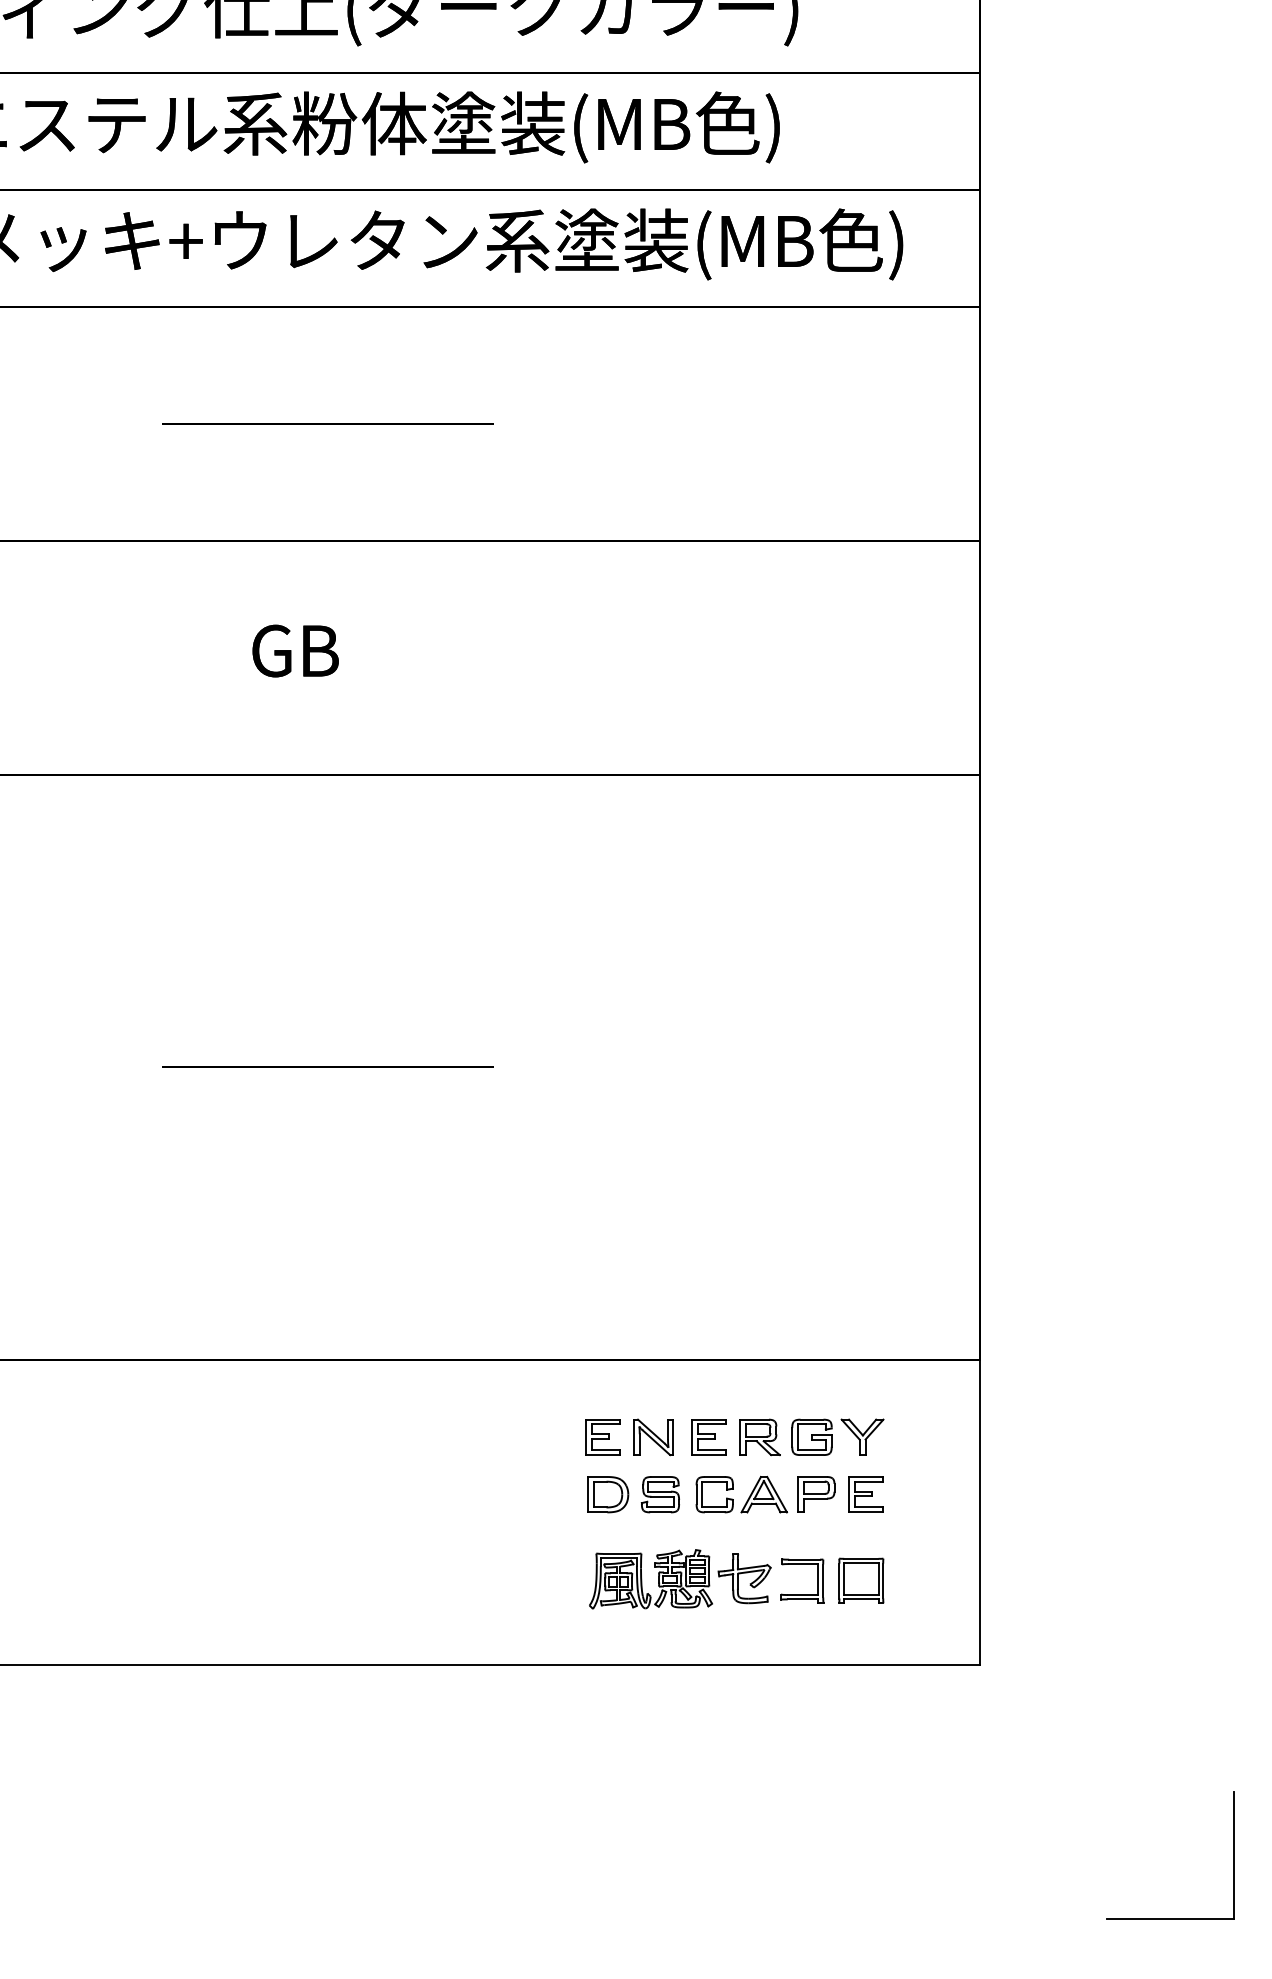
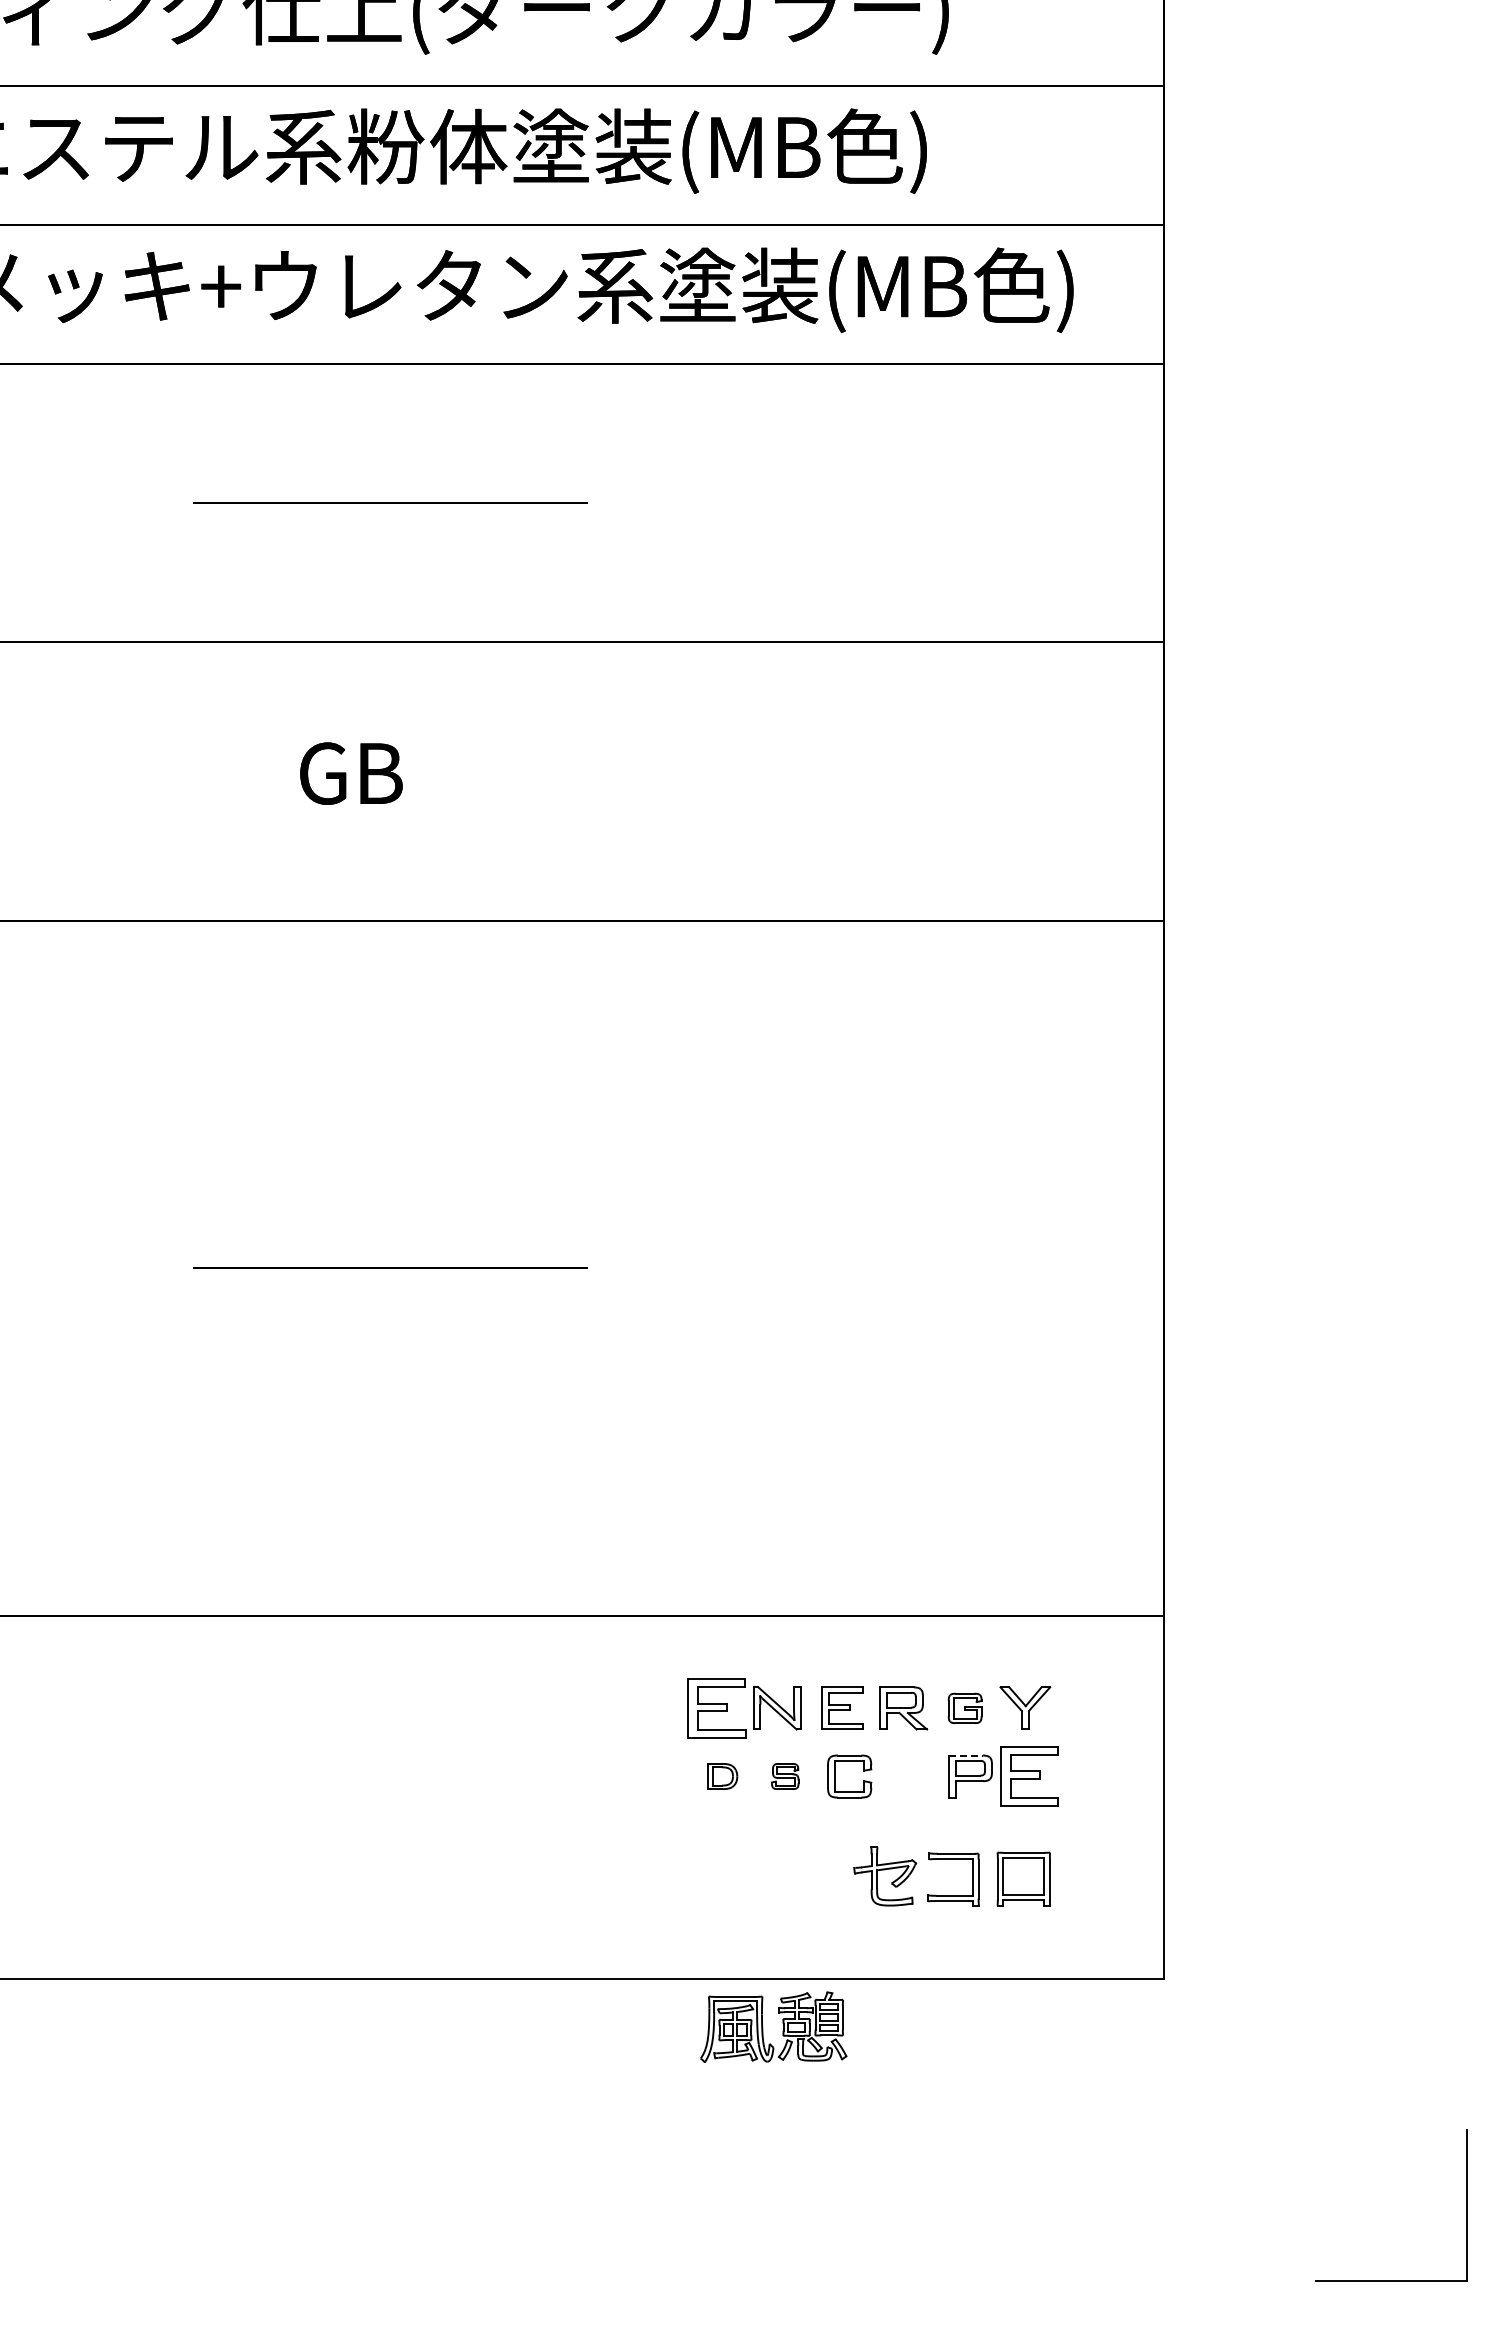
part: (602, 1436) -> (716, 1707), size x1.4
part: (811, 1437) -> (964, 1708), size x0.7
line: (813, 1476) -> (966, 1755), solid -> dashed
part: (607, 1494) -> (722, 1776), size x0.6
part: (660, 1494) -> (785, 1776), size x0.6
part: (764, 1494) -> (908, 1776), removed
part: (866, 1494) -> (1029, 1776), size x1.4
part: (658, 1576) -> (782, 2023), moved

